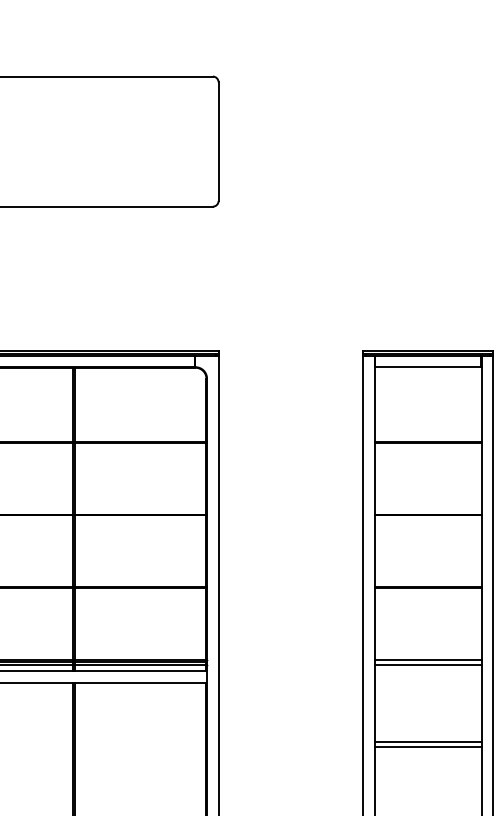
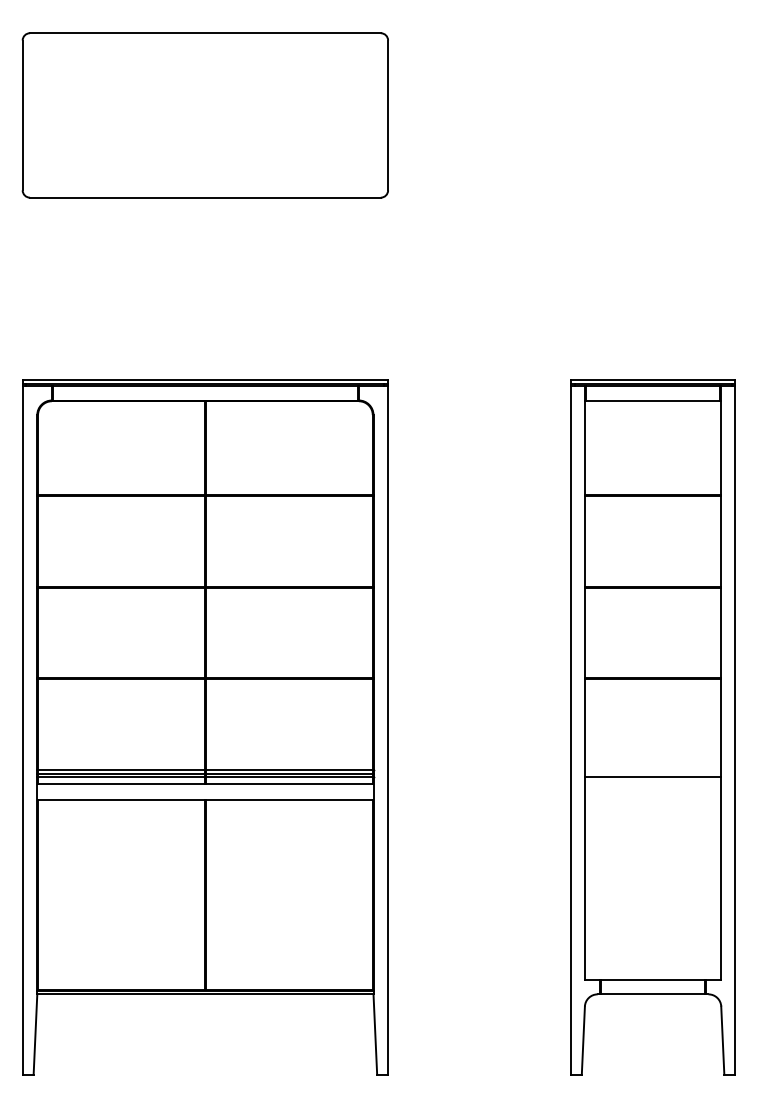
line: (427, 659) -> (652, 769), removed
line: (427, 742) -> (652, 874), removed
line: (427, 747) -> (652, 881), removed

